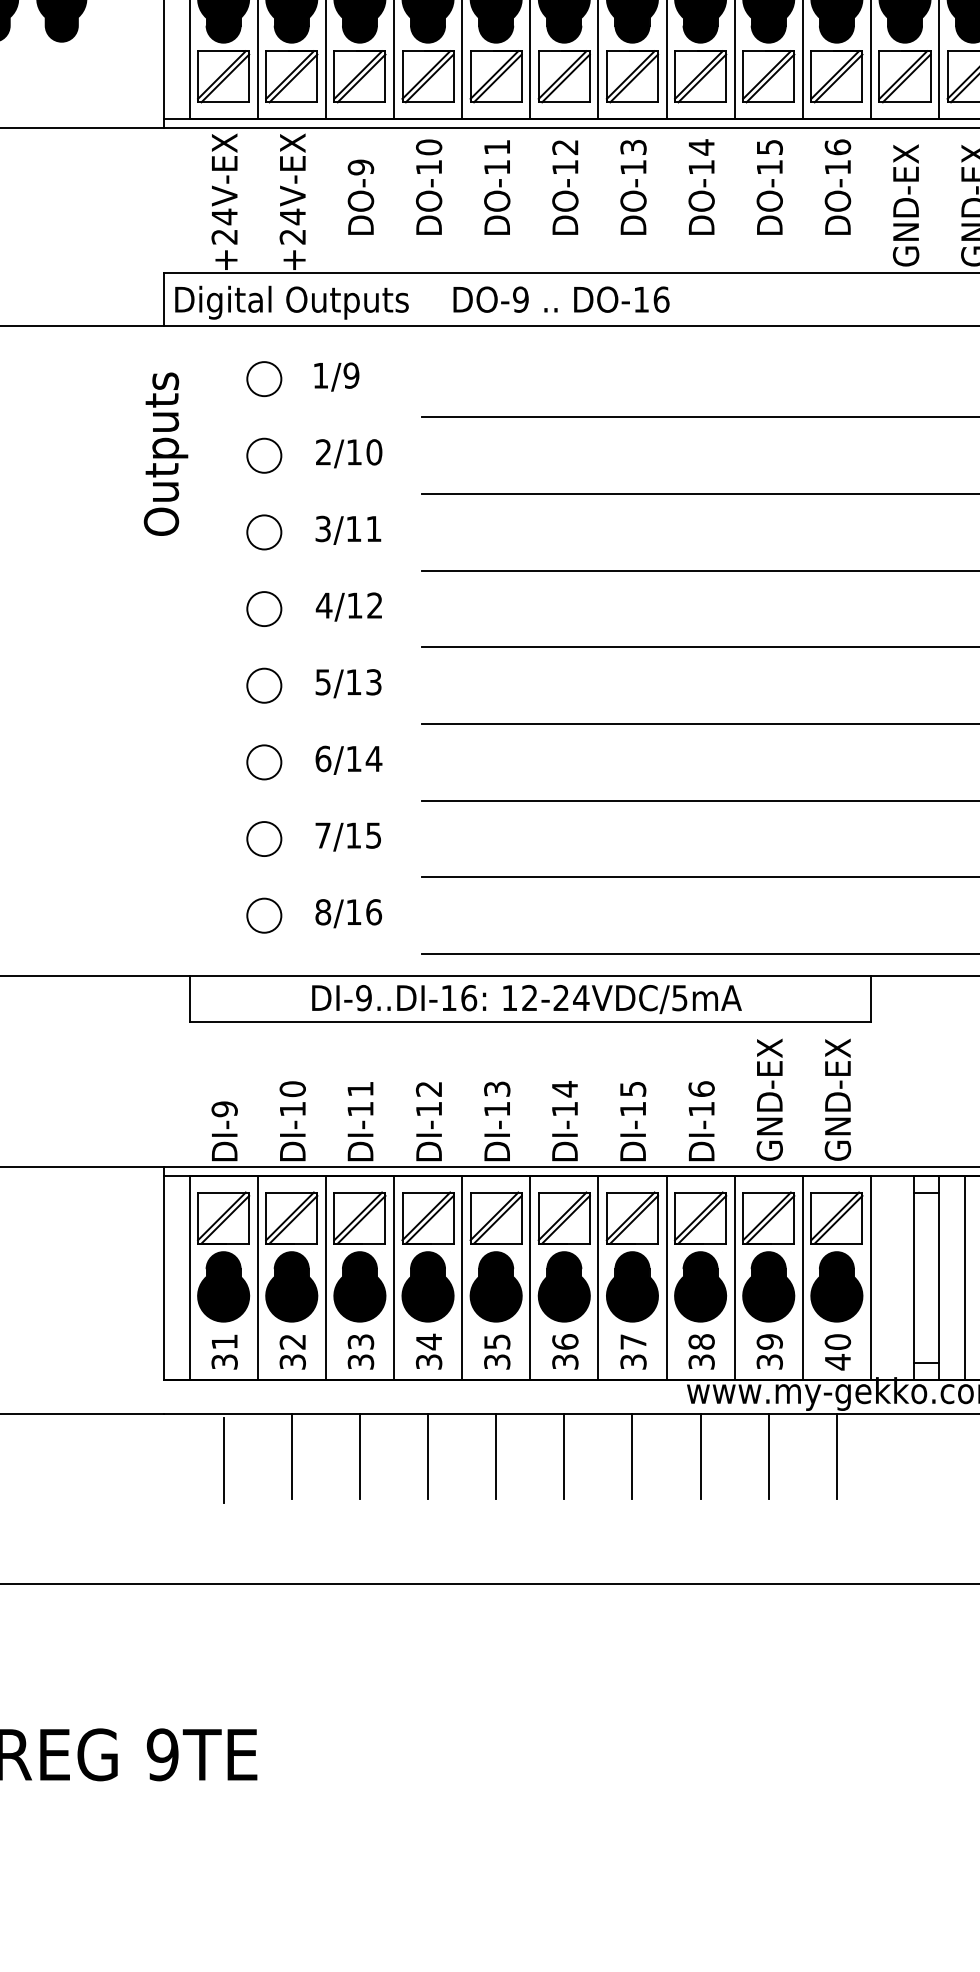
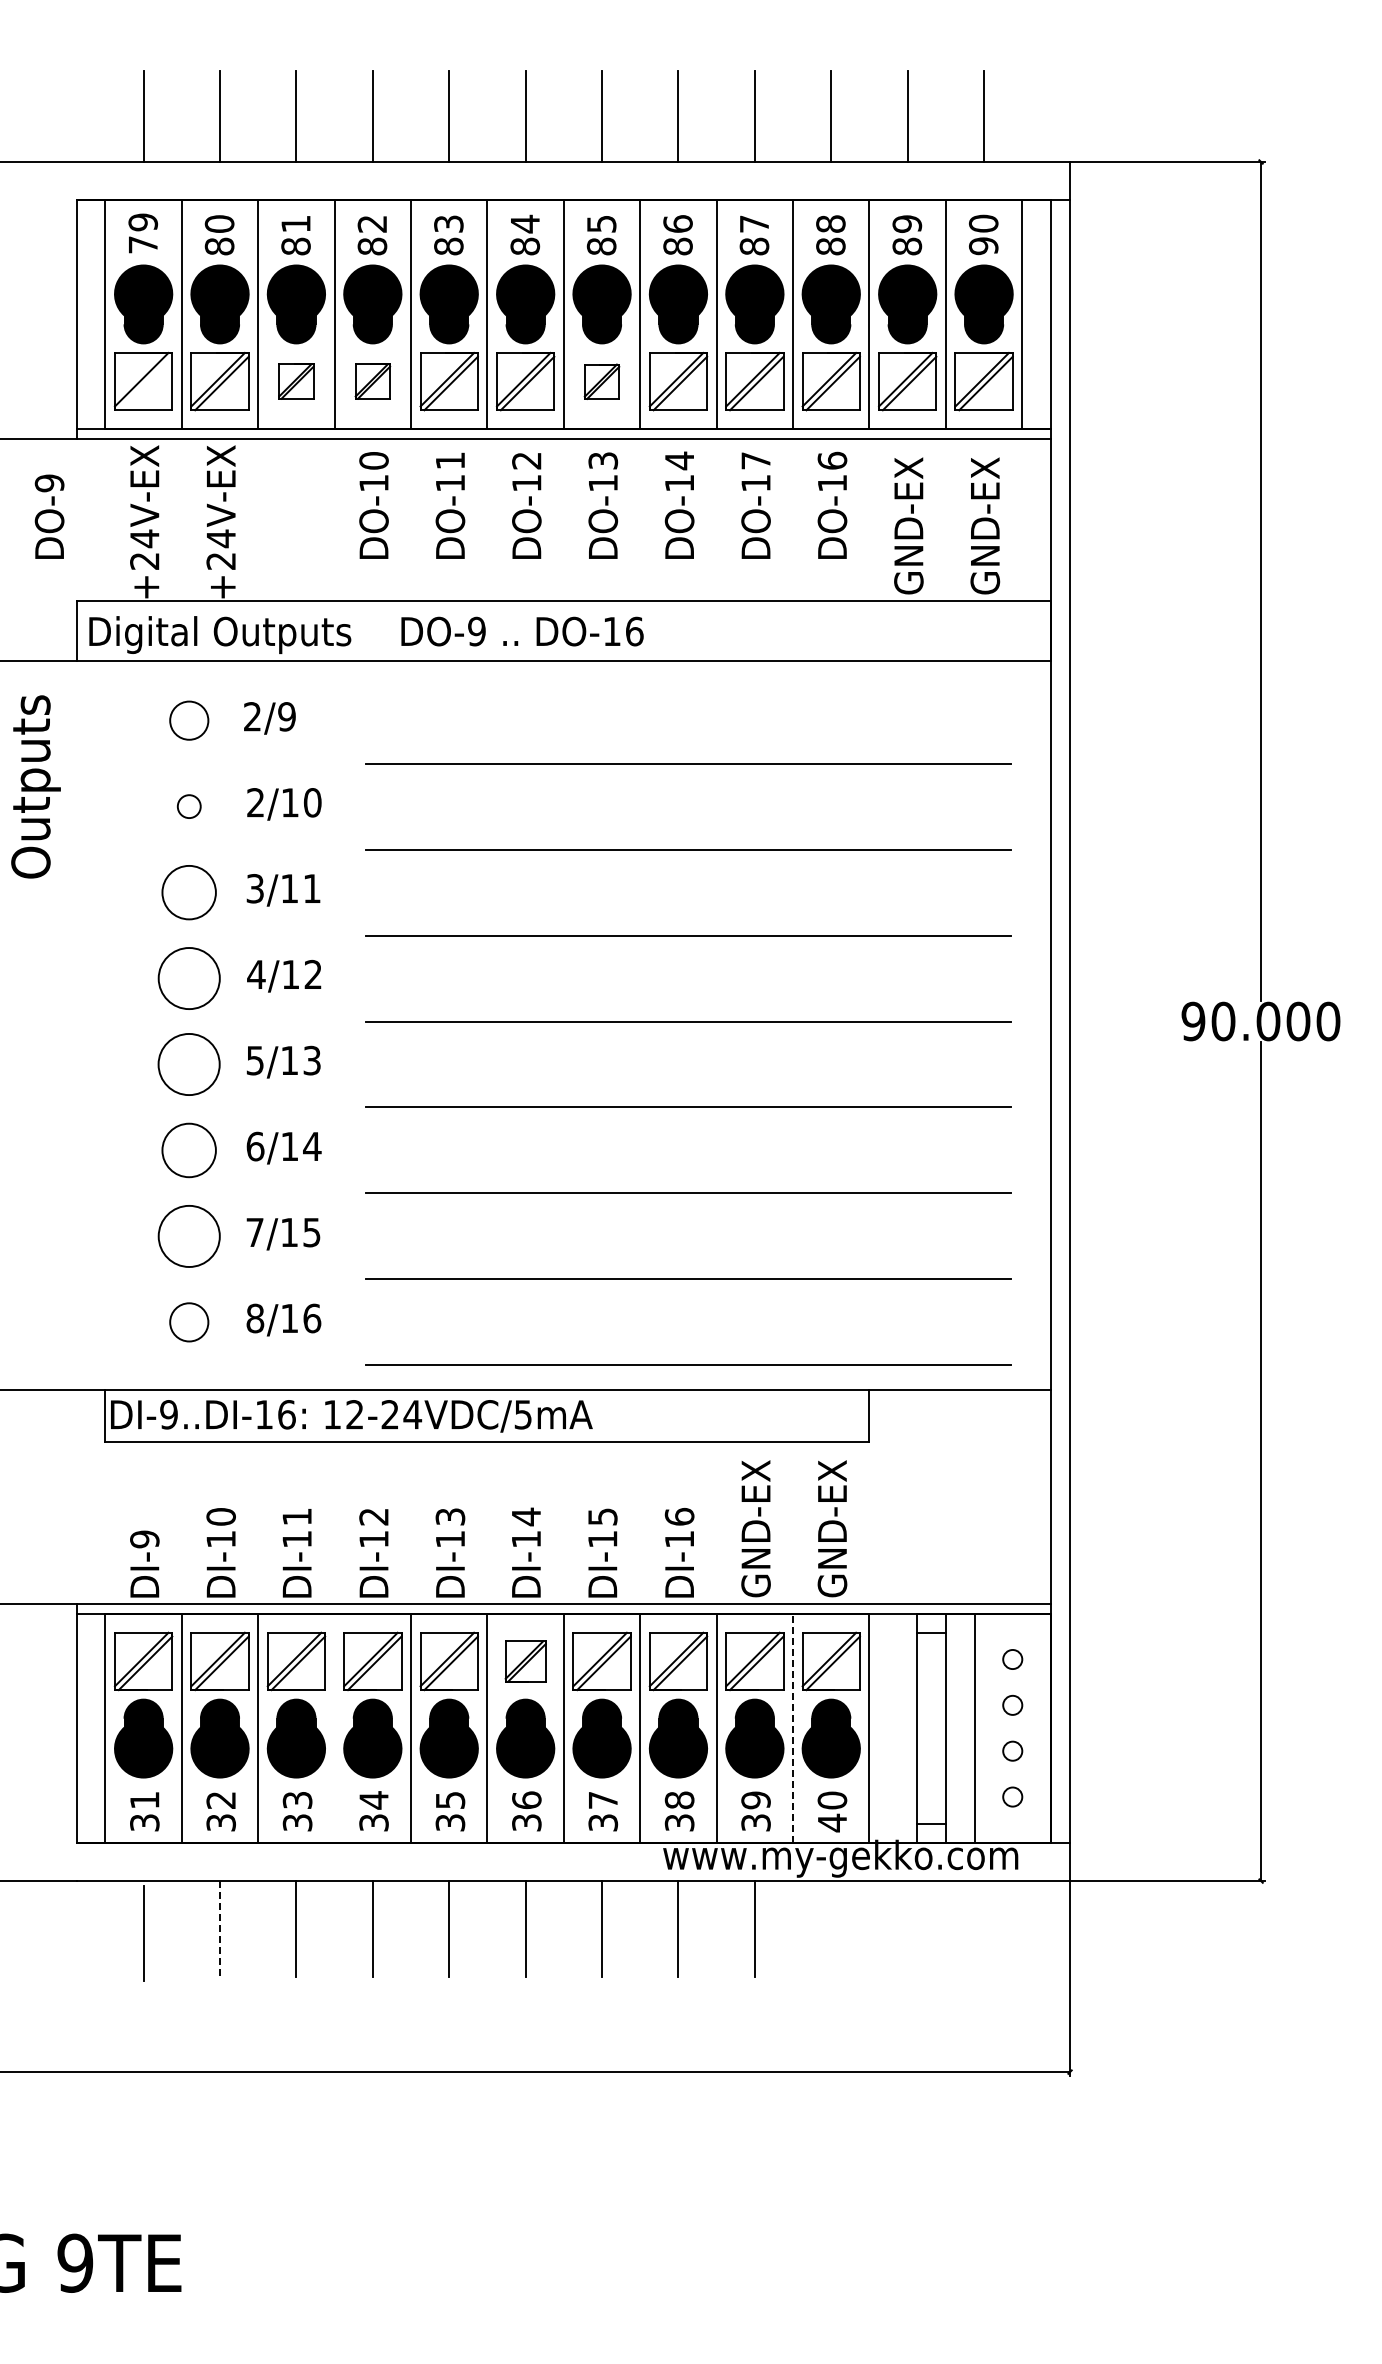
part: (359, 76) -> (296, 381), size x0.6
part: (427, 76) -> (372, 381), size x0.6
part: (631, 76) -> (601, 381), size x0.6
line: (225, 78) -> (145, 383), removed
text: (769, 147) -> (755, 460), DO-15 -> DO-17
text: (360, 197) -> (49, 516), moved
text: (320, 375) -> (252, 716), 1/9 -> 2/9
text: (165, 453) -> (35, 786), moved
circle: (264, 455) -> (189, 806), size x0.6
circle: (264, 532) -> (189, 892), size x1.4
circle: (264, 609) -> (189, 978), size x1.6
circle: (264, 685) -> (189, 1064), size x1.6
circle: (264, 762) -> (189, 1150), size x1.4
circle: (264, 839) -> (189, 1236), size x1.6
text: (526, 999) -> (351, 1416), moved
part: (564, 1218) -> (525, 1661), size x0.7
line: (393, 1277) -> (334, 1727), removed
line: (803, 1277) -> (793, 1728), solid -> dashed
line: (292, 1456) -> (220, 1928), solid -> dashed
line: (837, 1456) -> (831, 1928), removed

